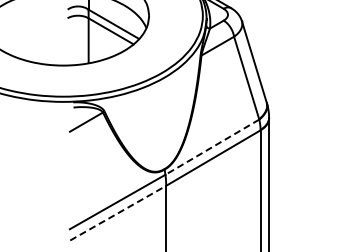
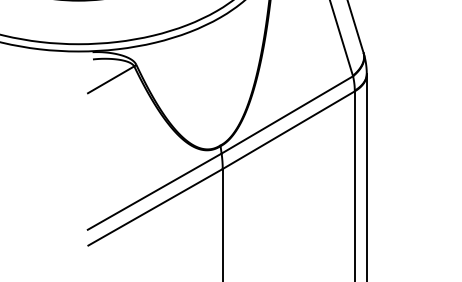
line: (211, 147) -> (286, 115), dashed -> solid
line: (118, 212) -> (155, 206), dashed -> solid

